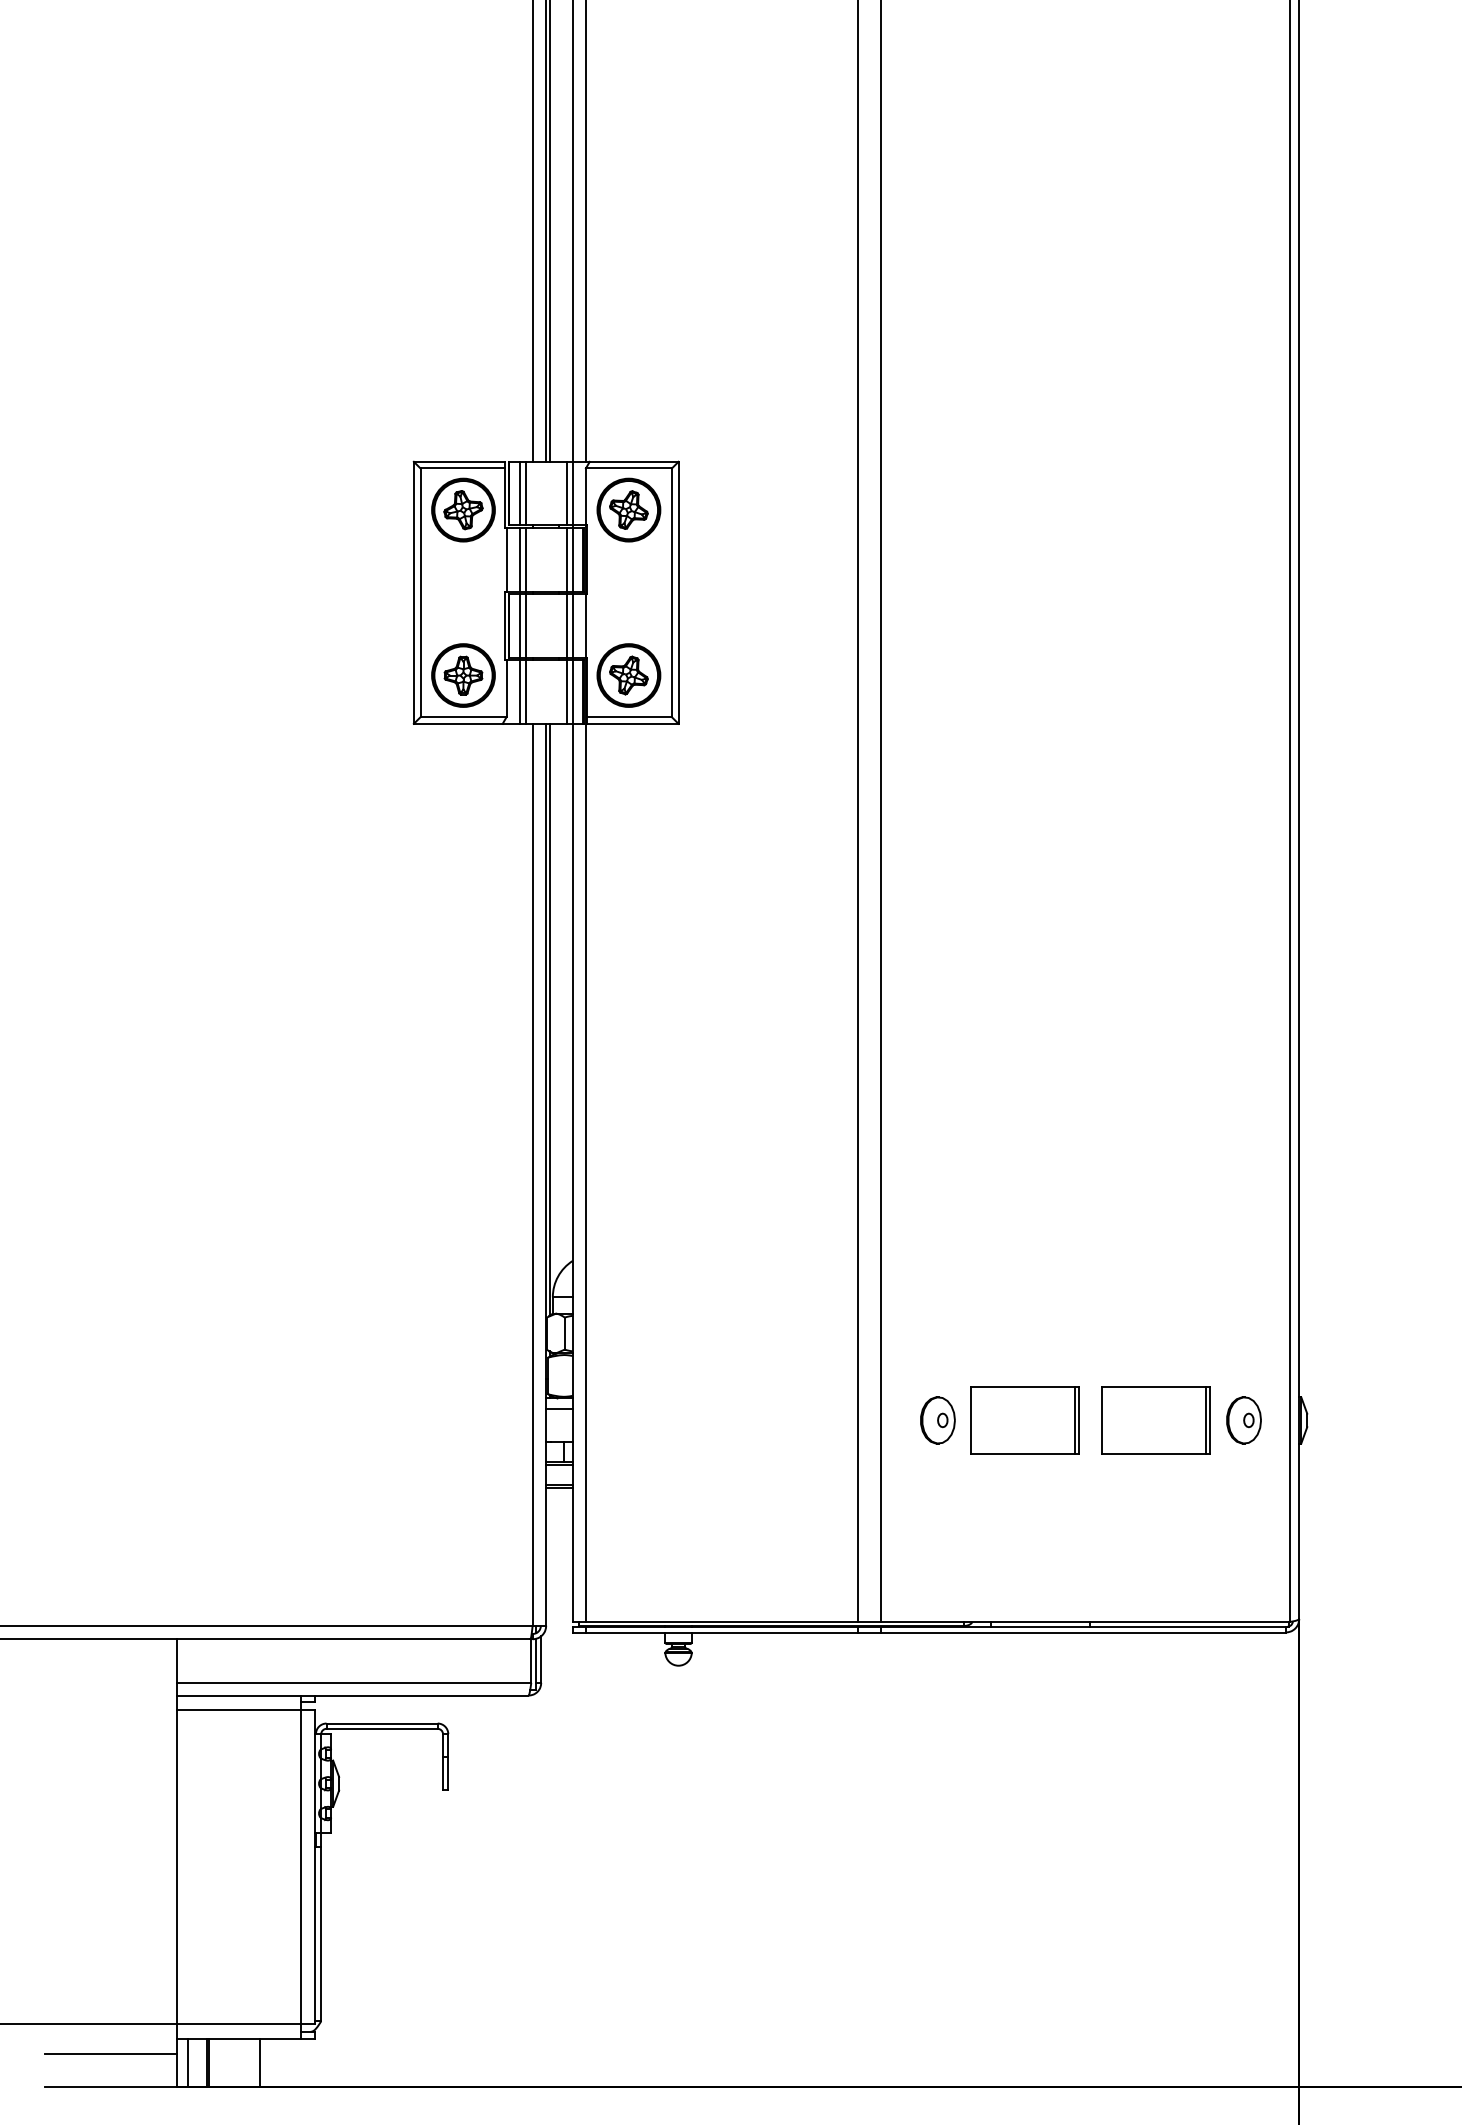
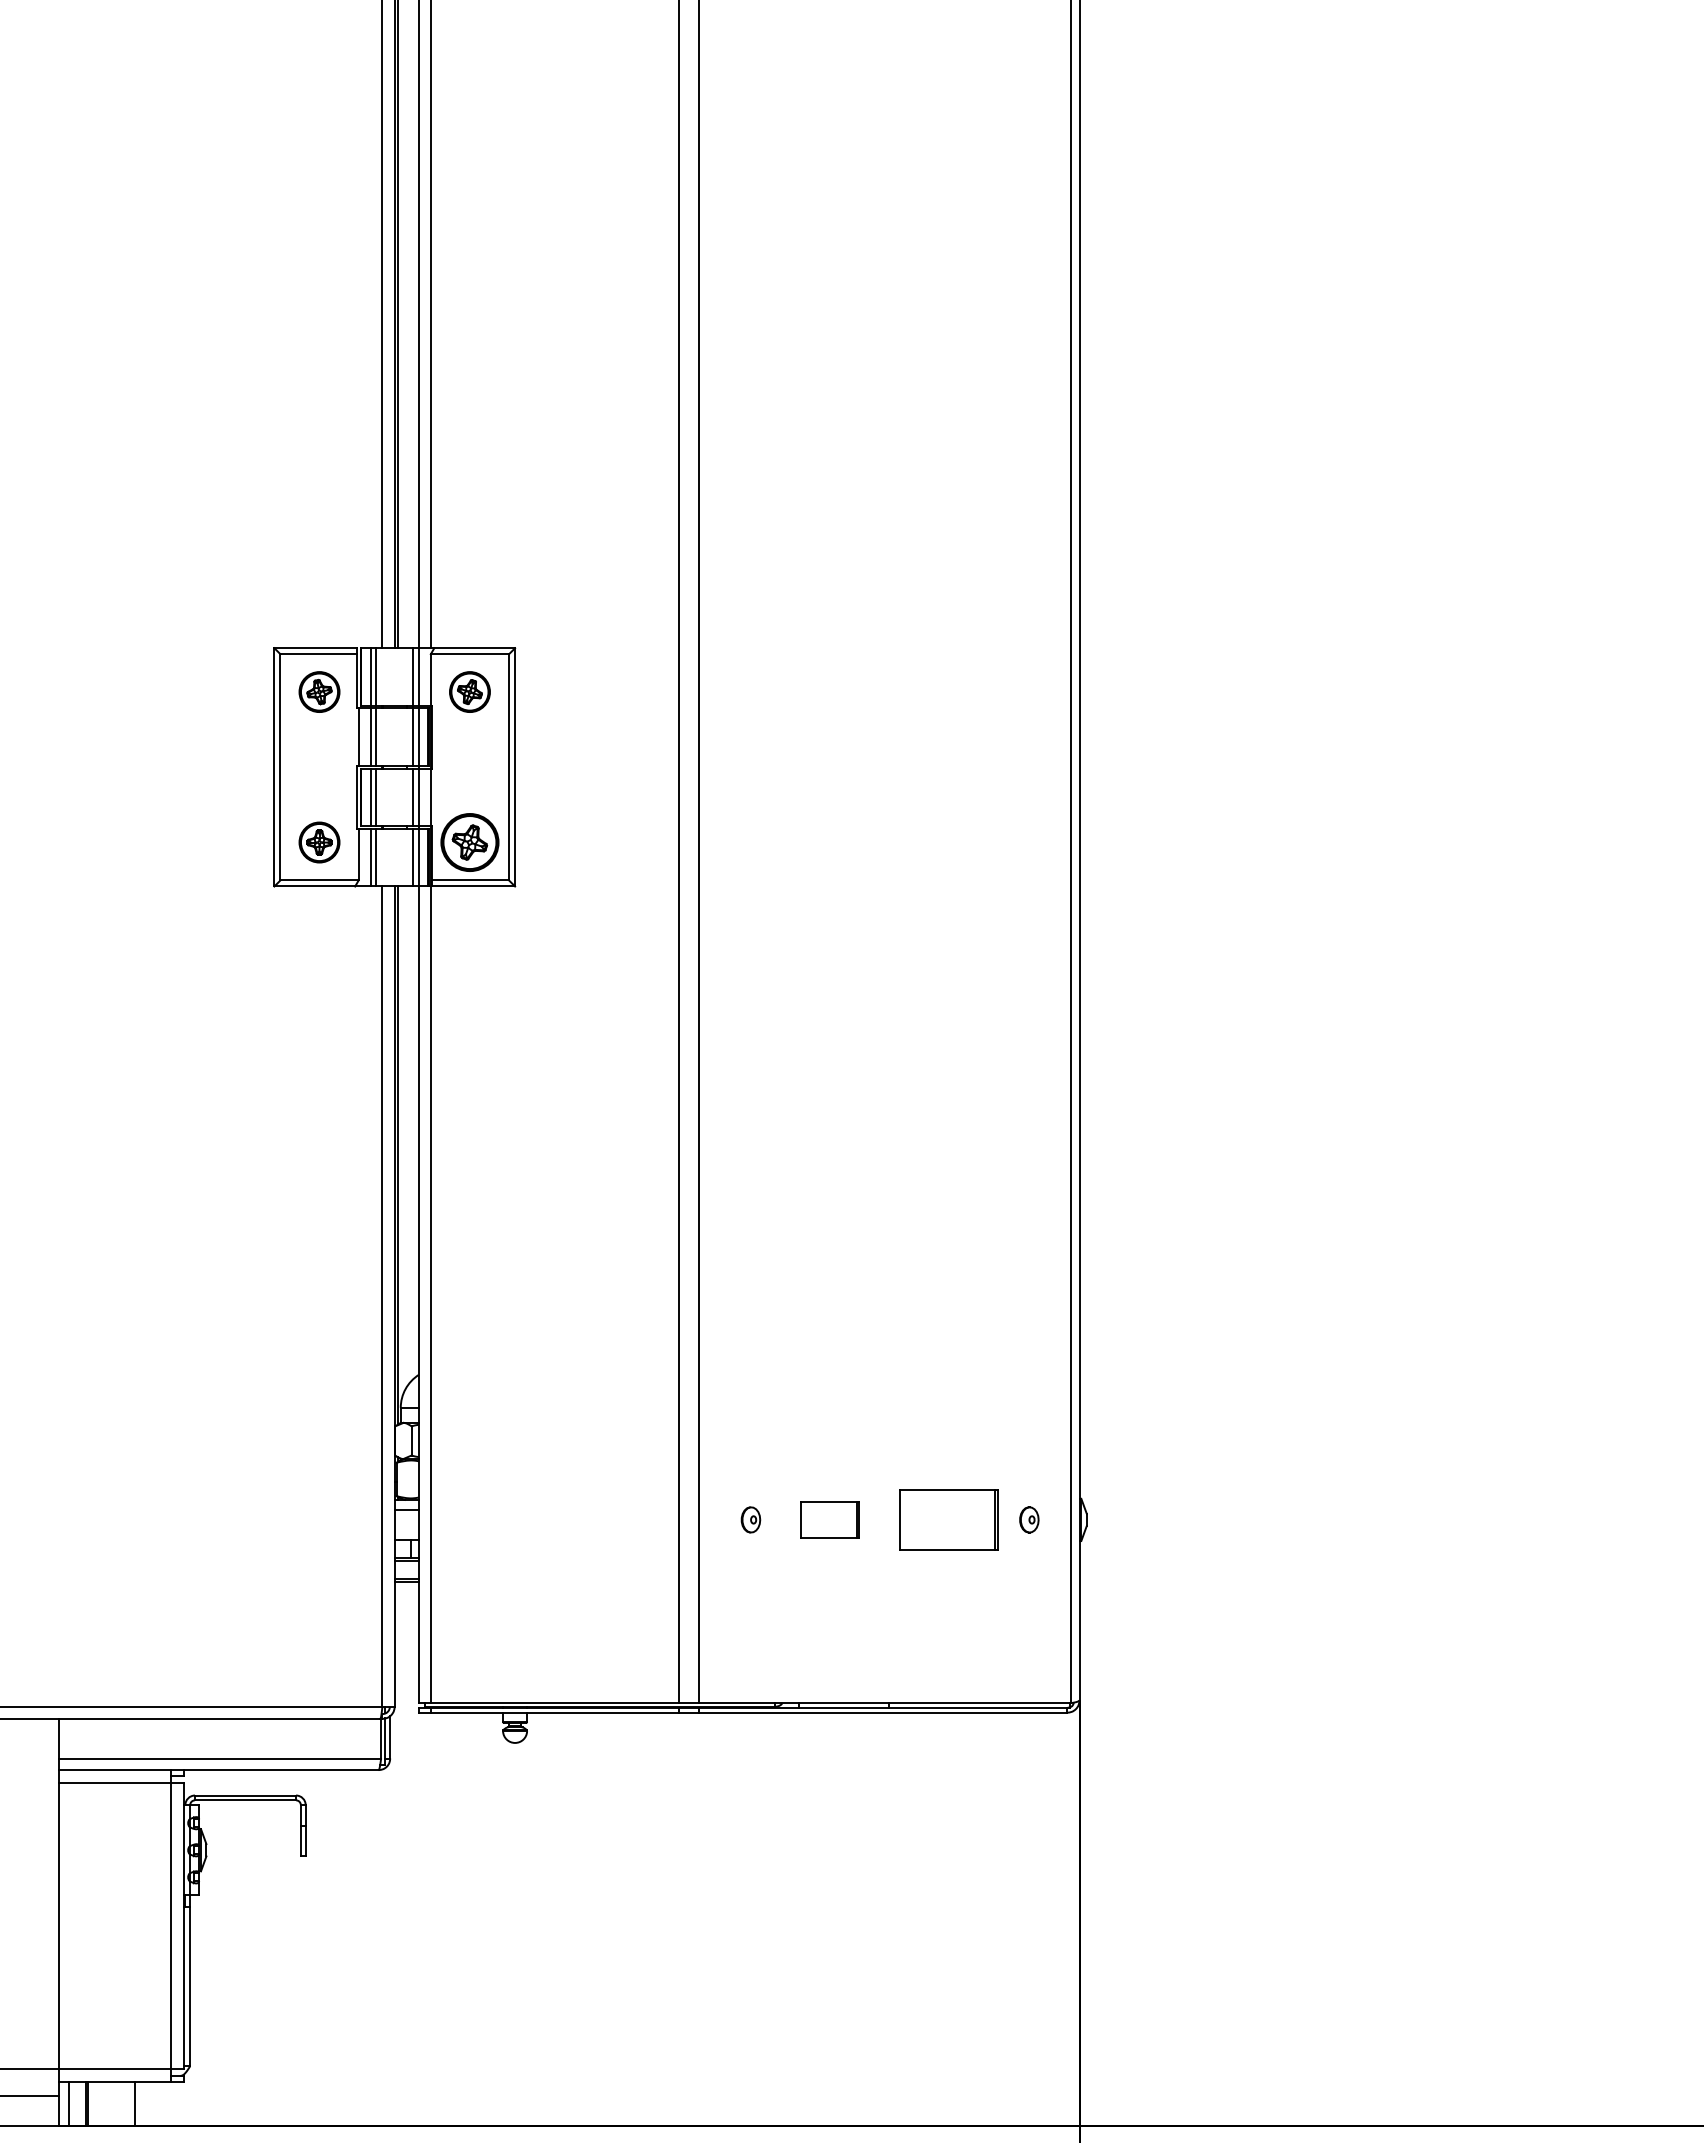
part: (463, 509) -> (319, 691), size x0.7
part: (628, 509) -> (469, 691), size x0.7
part: (463, 675) -> (319, 842), size x0.7
part: (937, 1419) -> (750, 1519), size x0.6
part: (1024, 1419) -> (829, 1519), size x0.6
part: (1244, 1419) -> (1029, 1519), size x0.6

